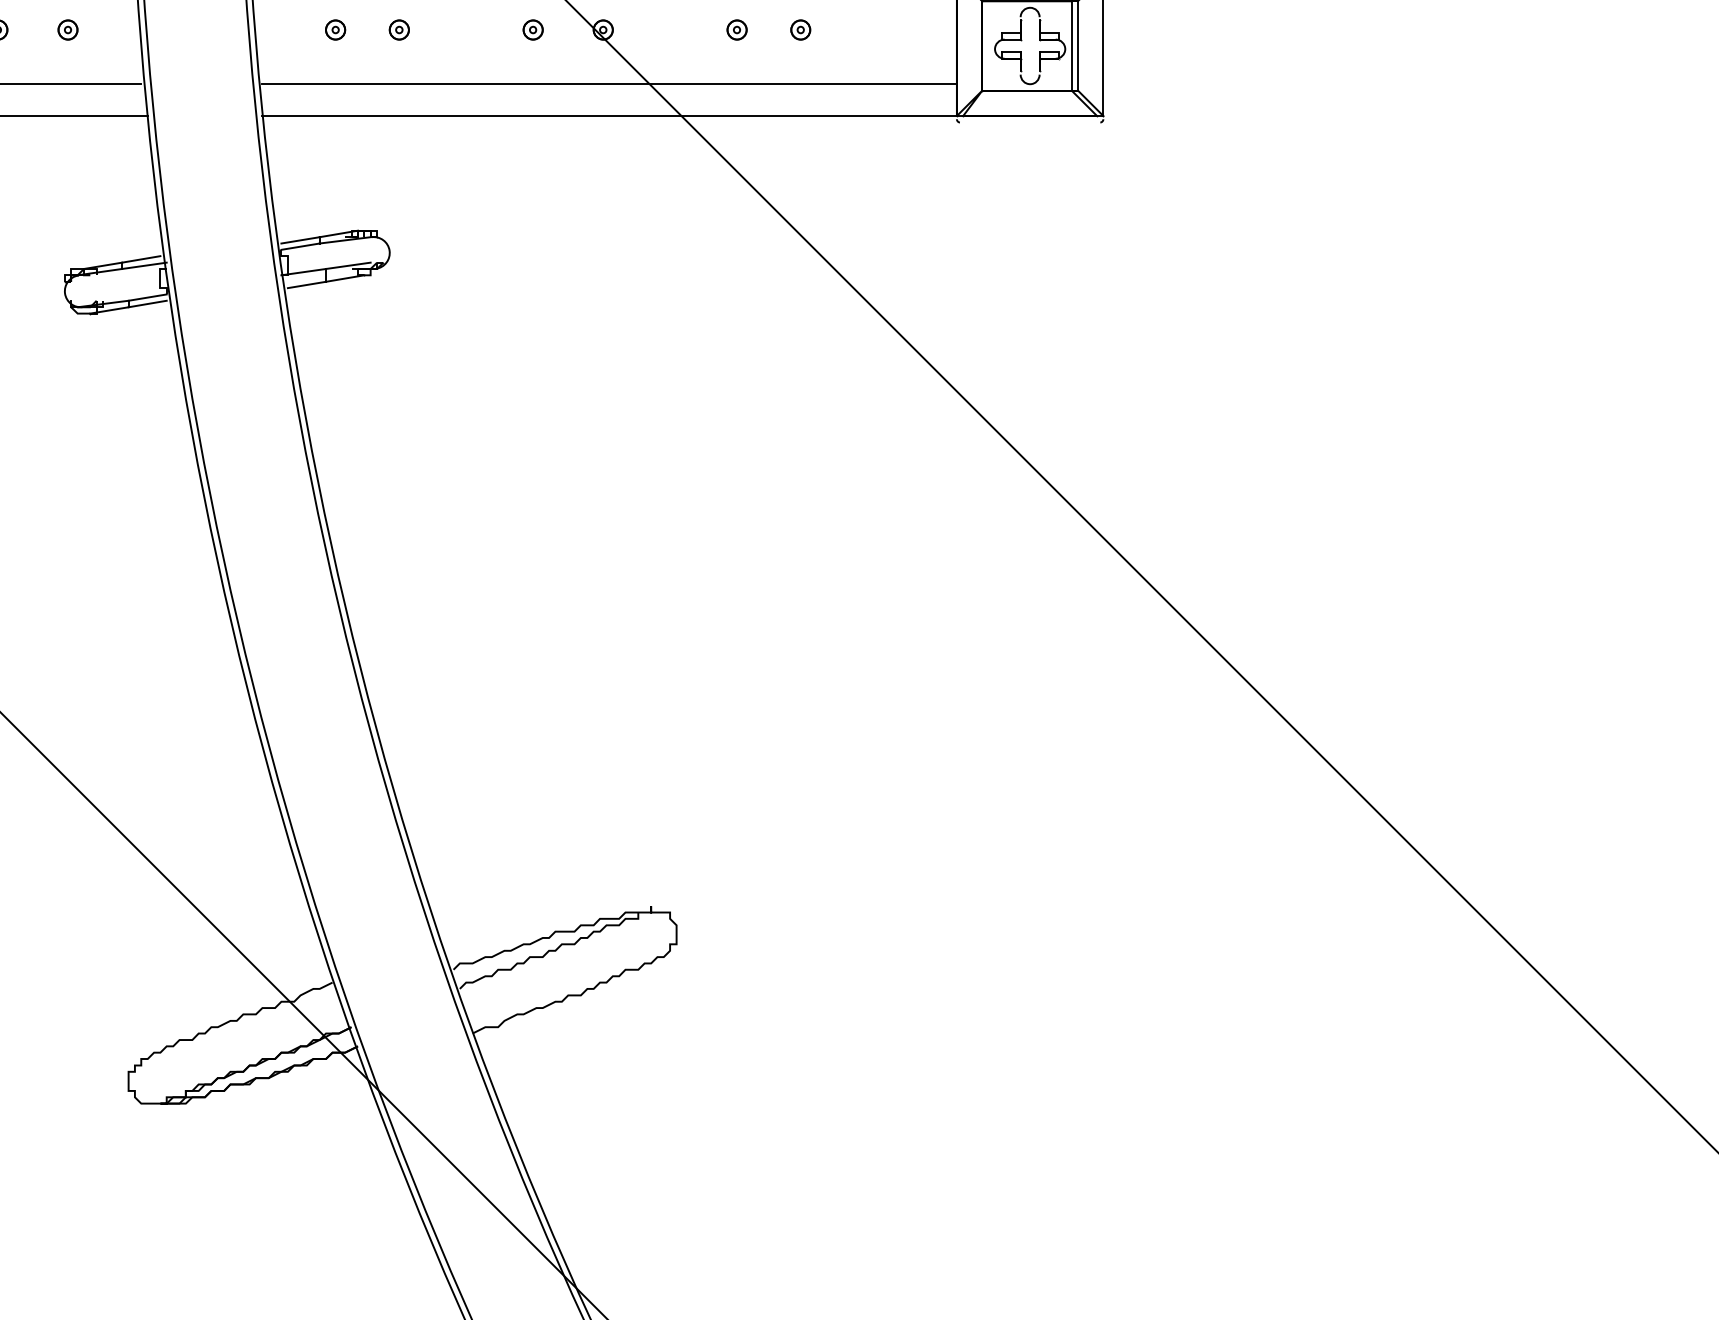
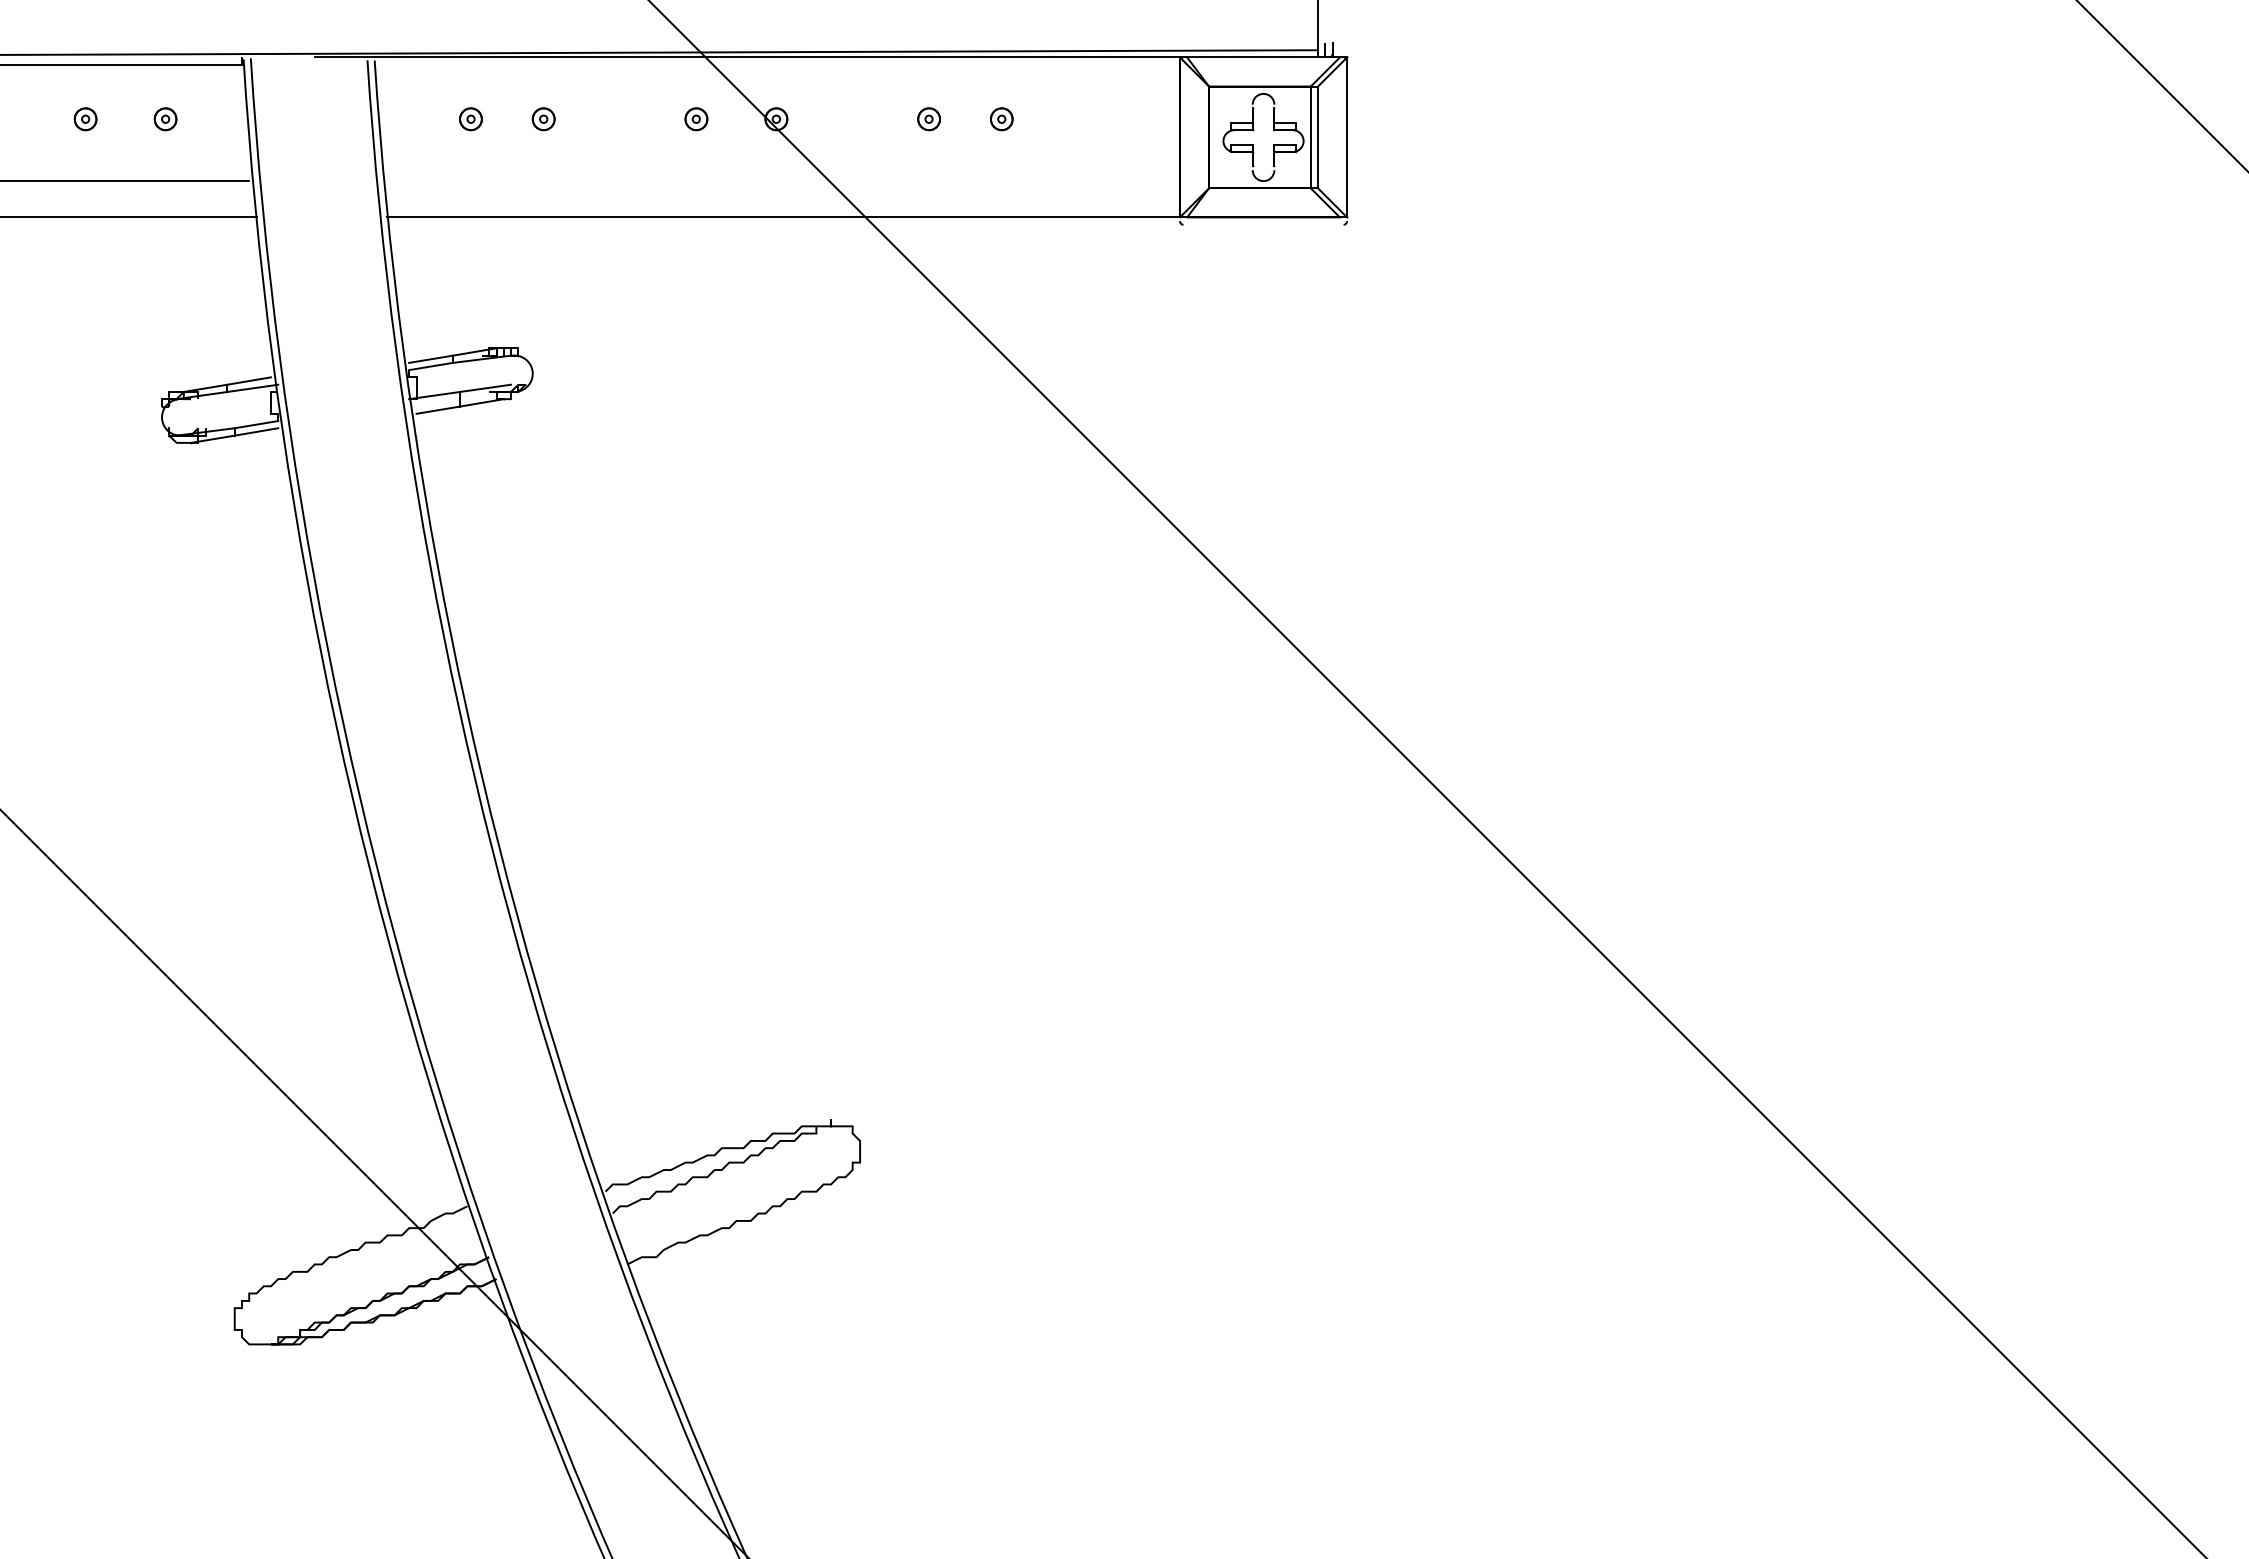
line: (609, 84) -> (783, 181), removed

